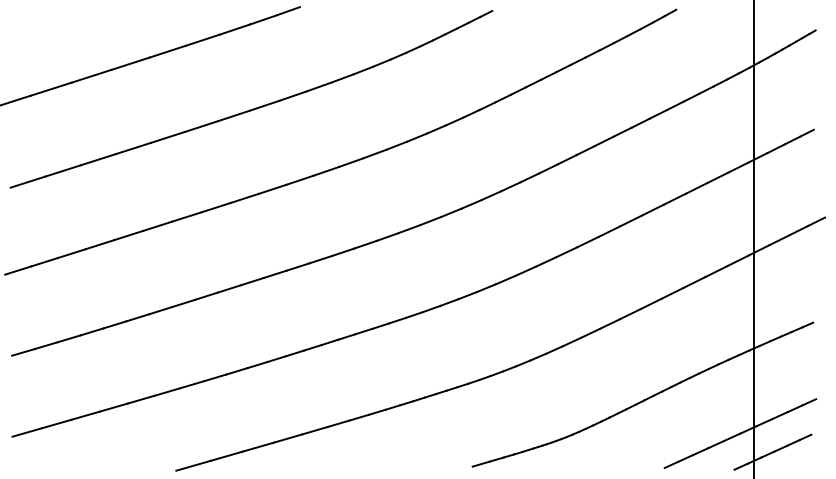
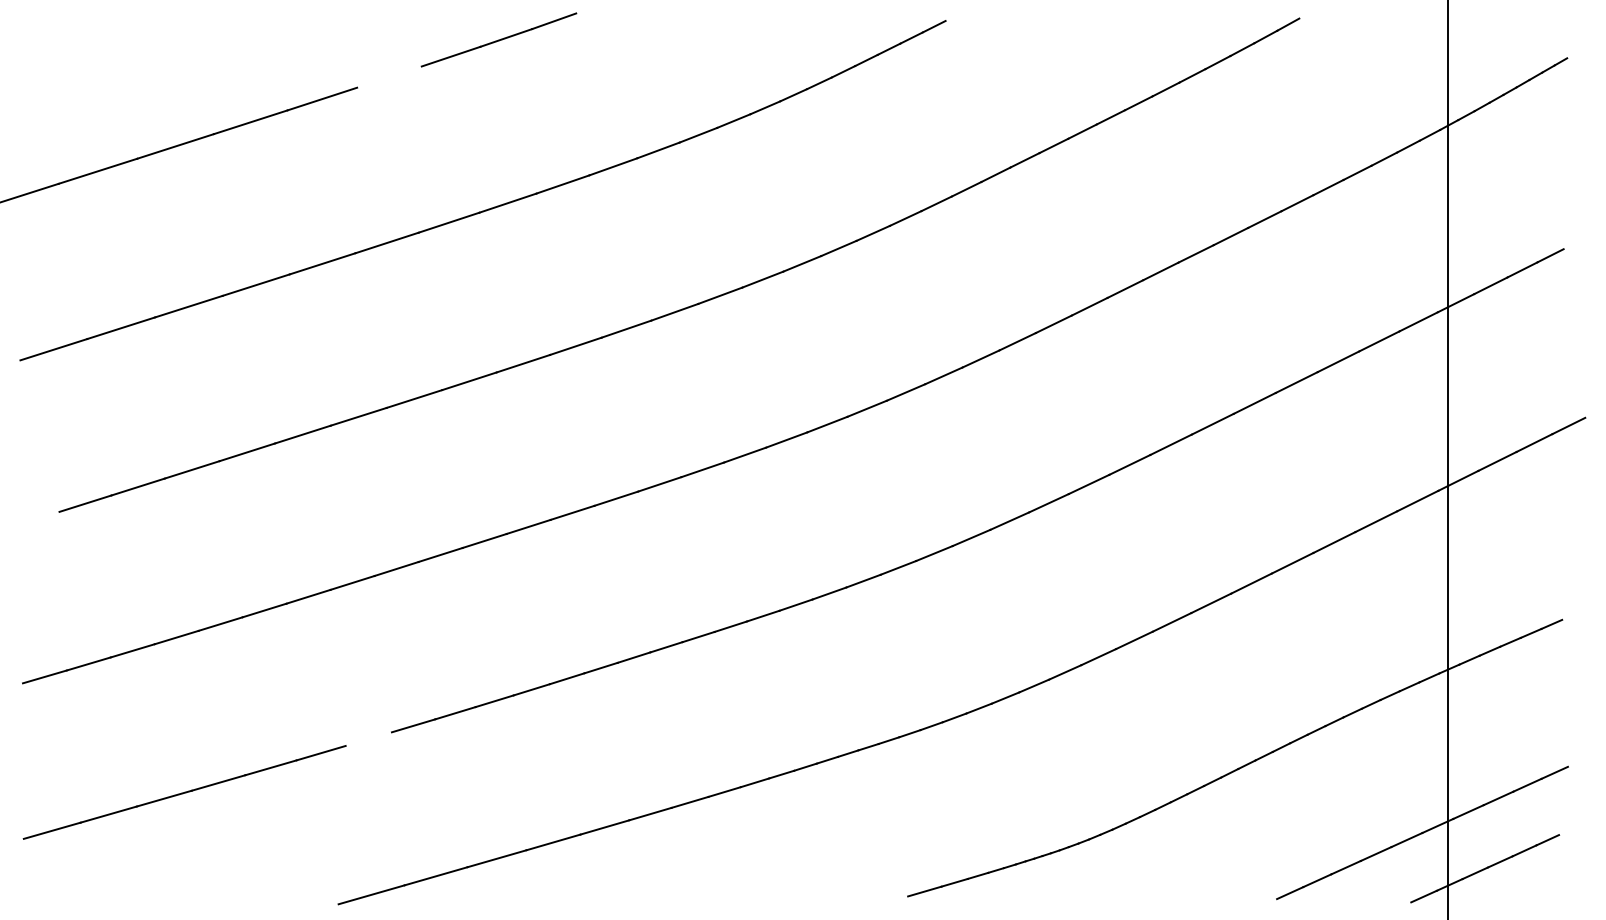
line: (202, 39) -> (388, 75), removed
line: (18, 270) -> (35, 519), removed
line: (191, 384) -> (367, 738), removed

